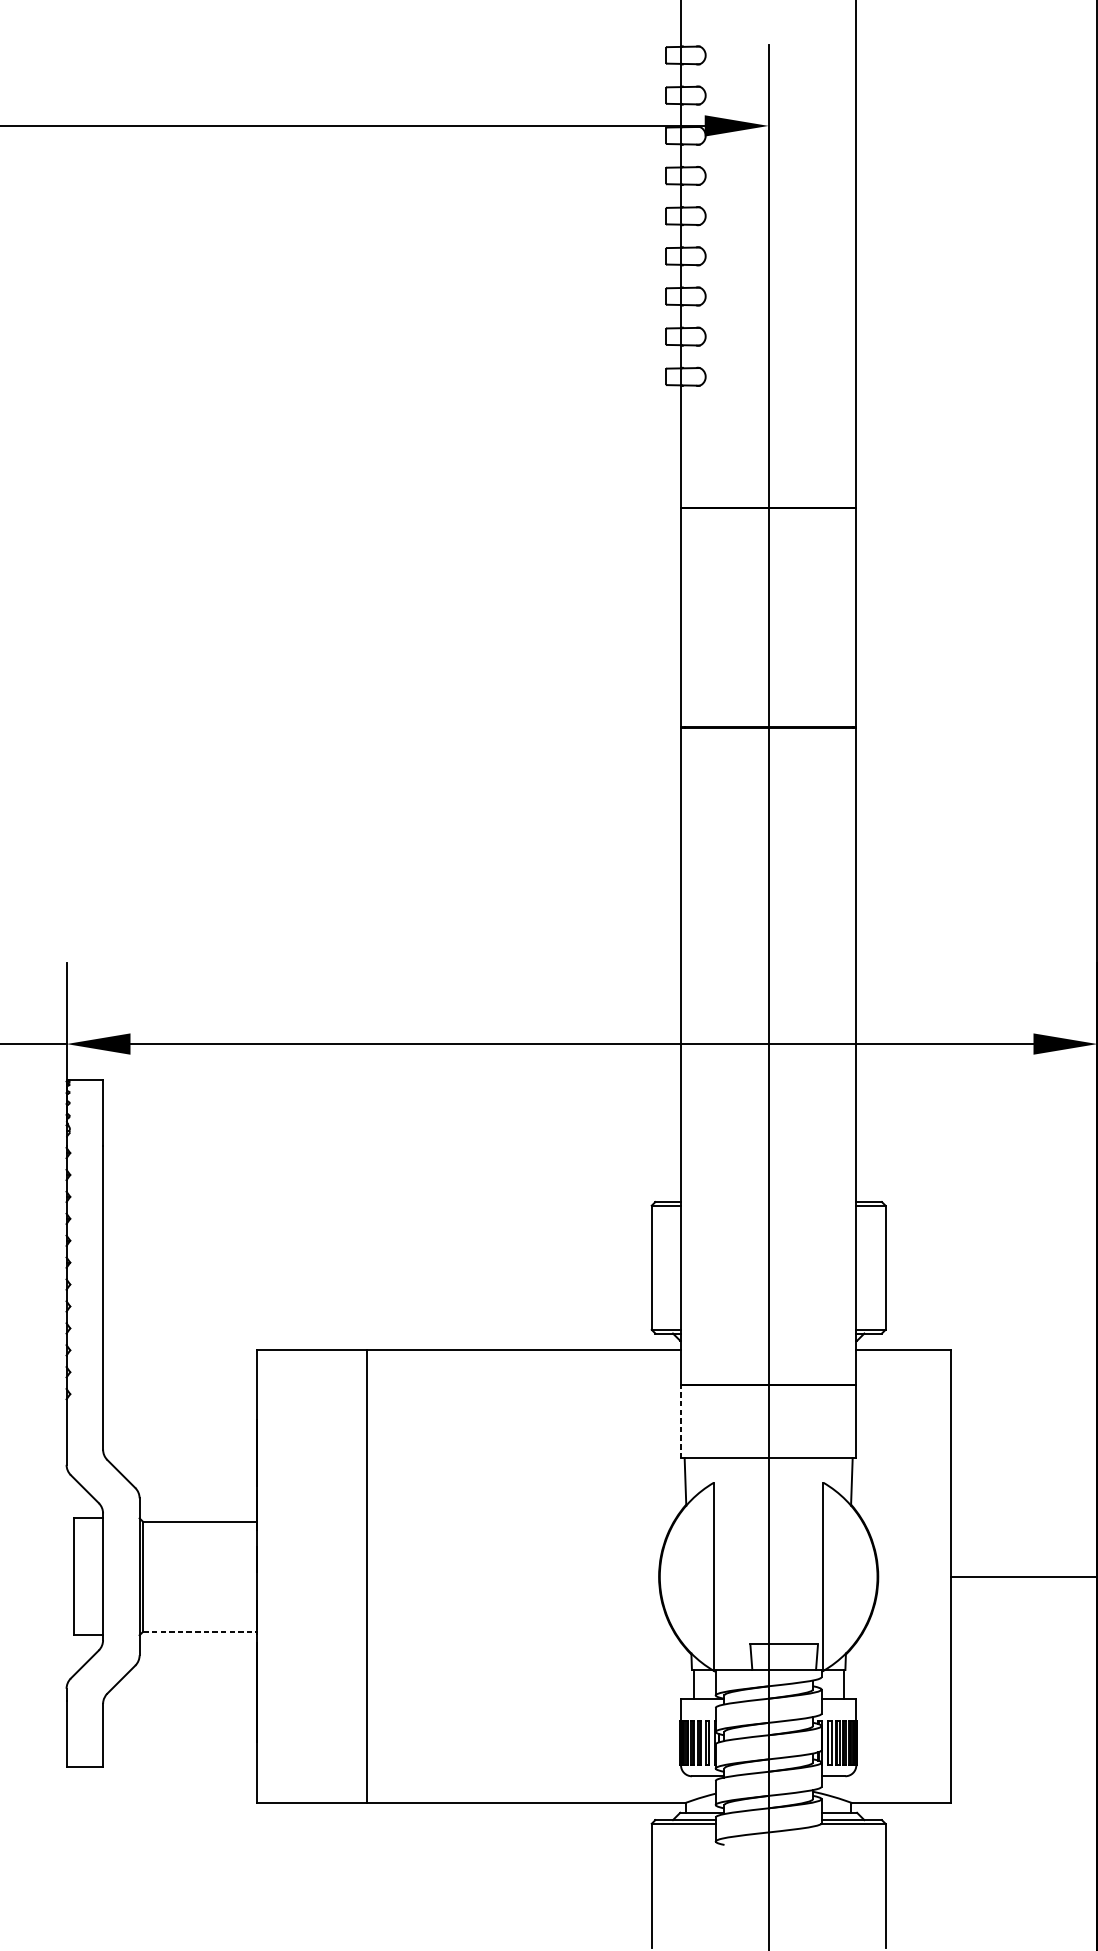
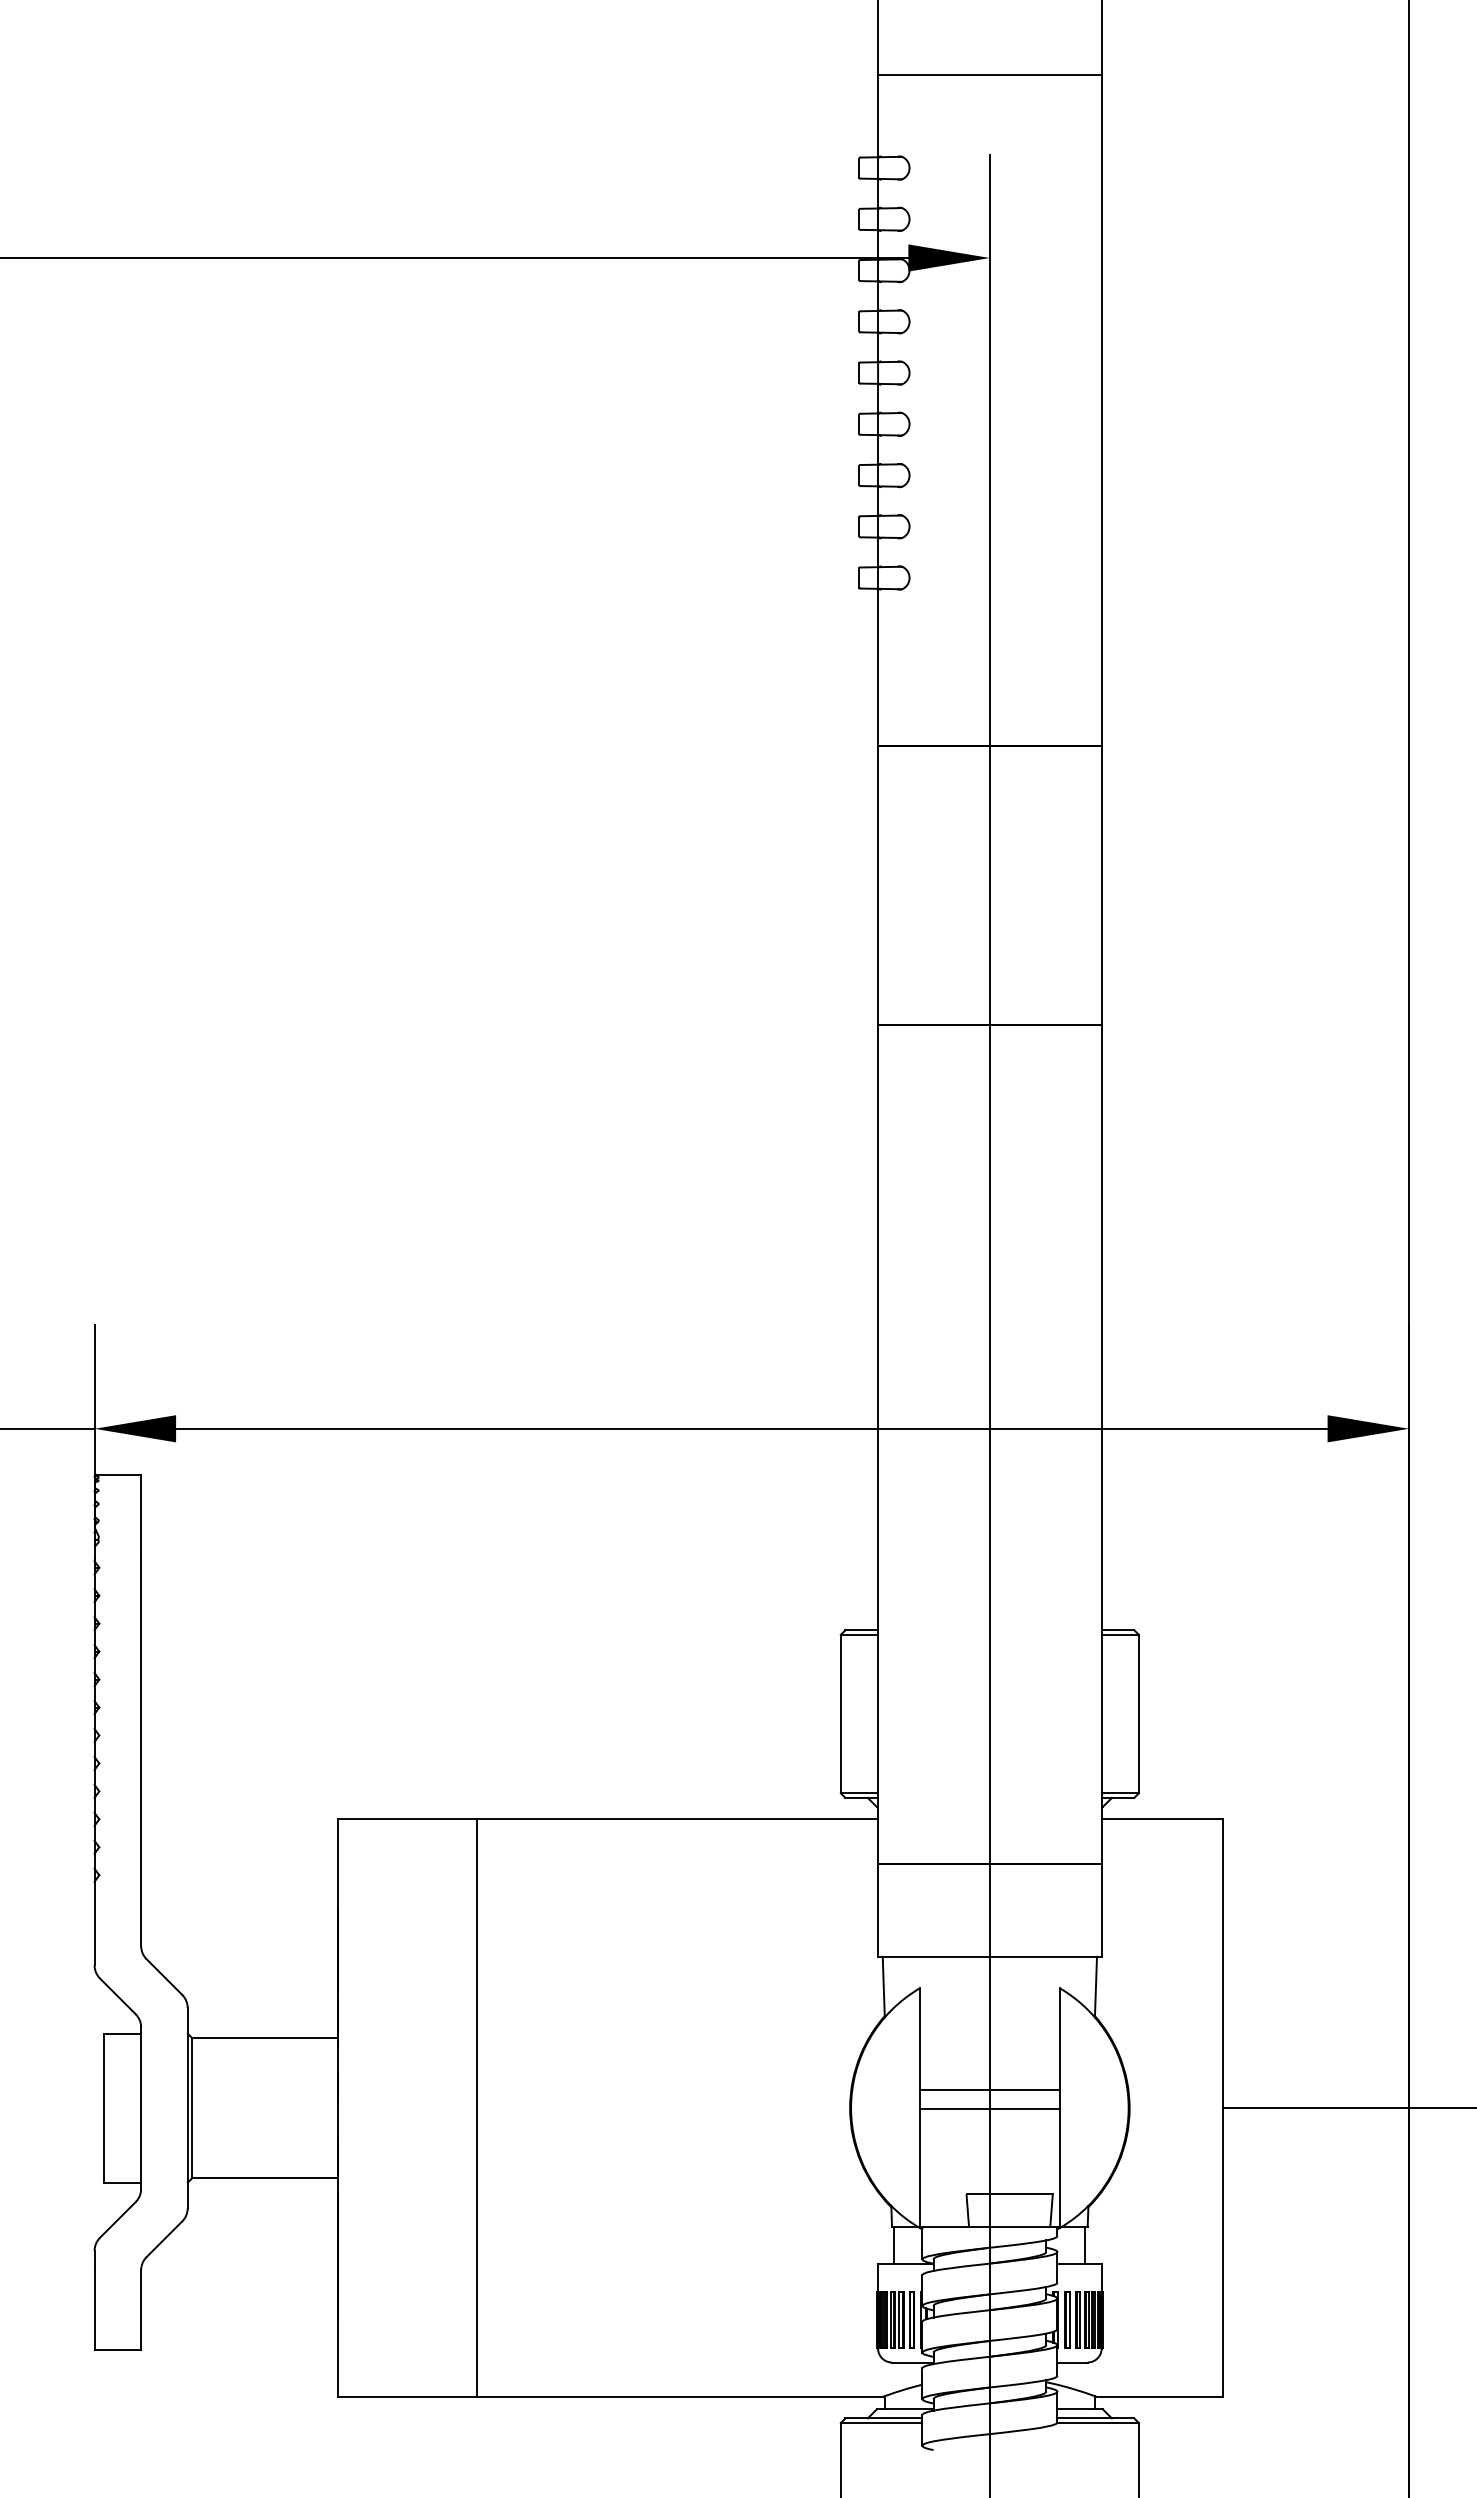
line: (681, 1421) -> (878, 1910), dashed -> solid
line: (768, 1562) -> (989, 2089), added
line: (768, 1577) -> (989, 2109), added
line: (200, 1631) -> (265, 2178), dashed -> solid

